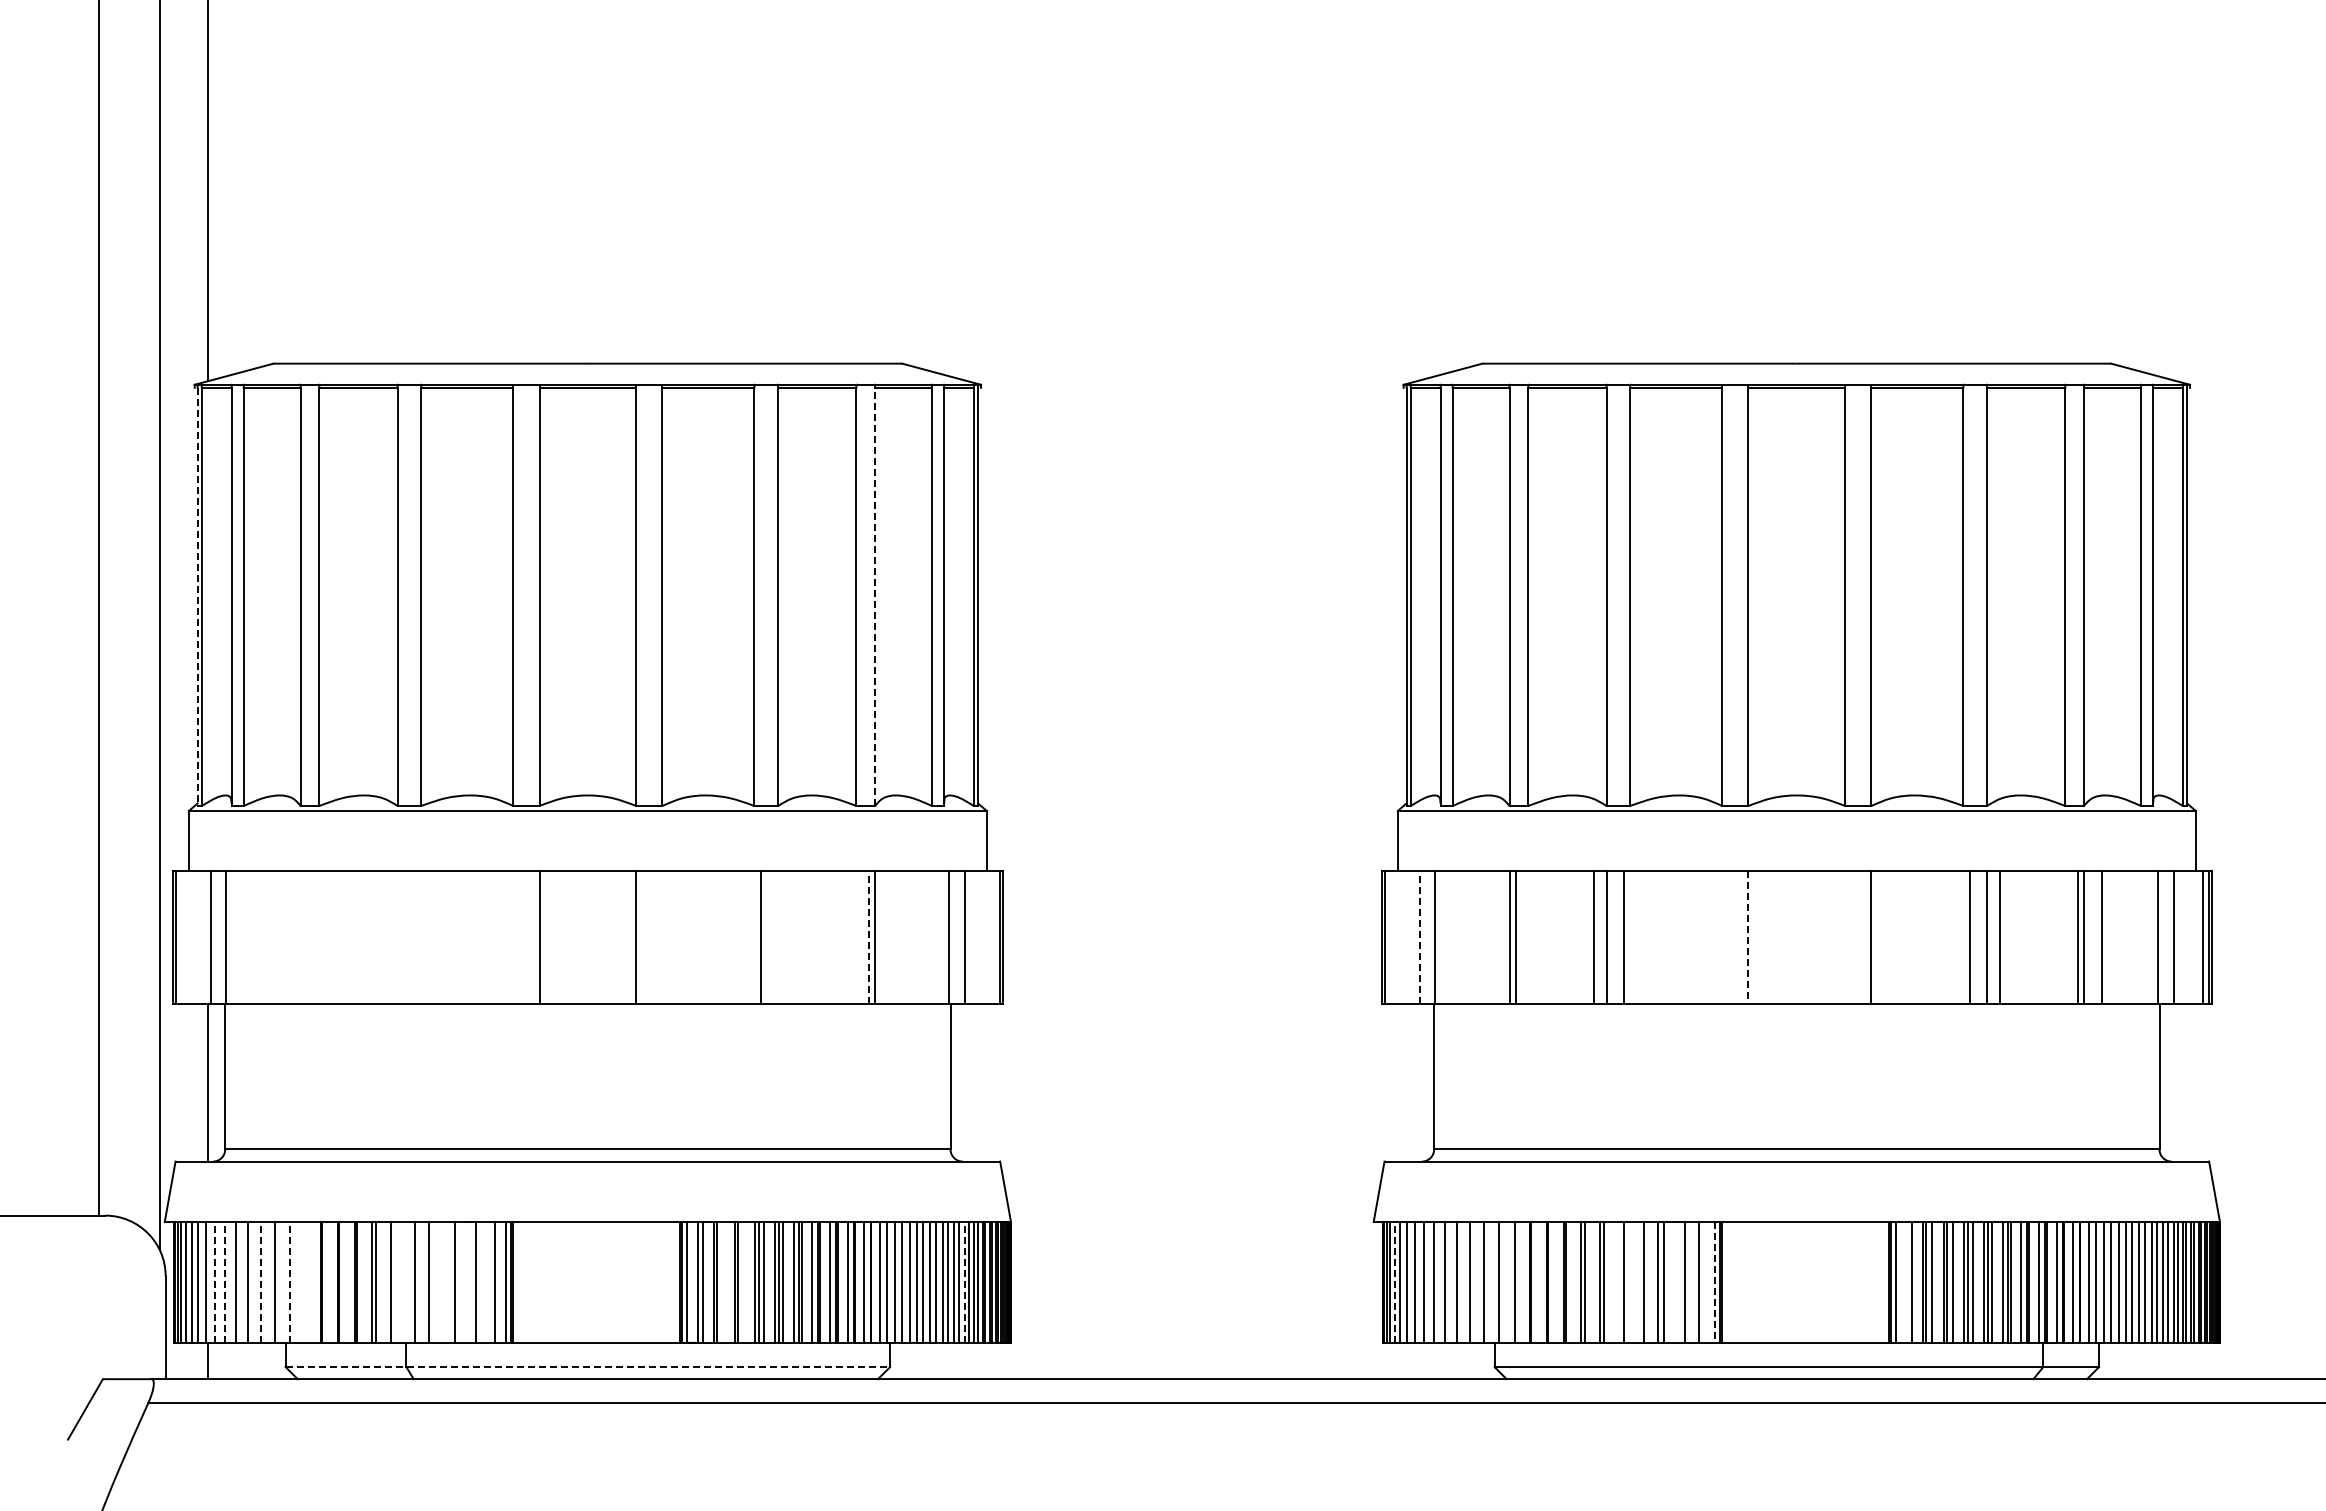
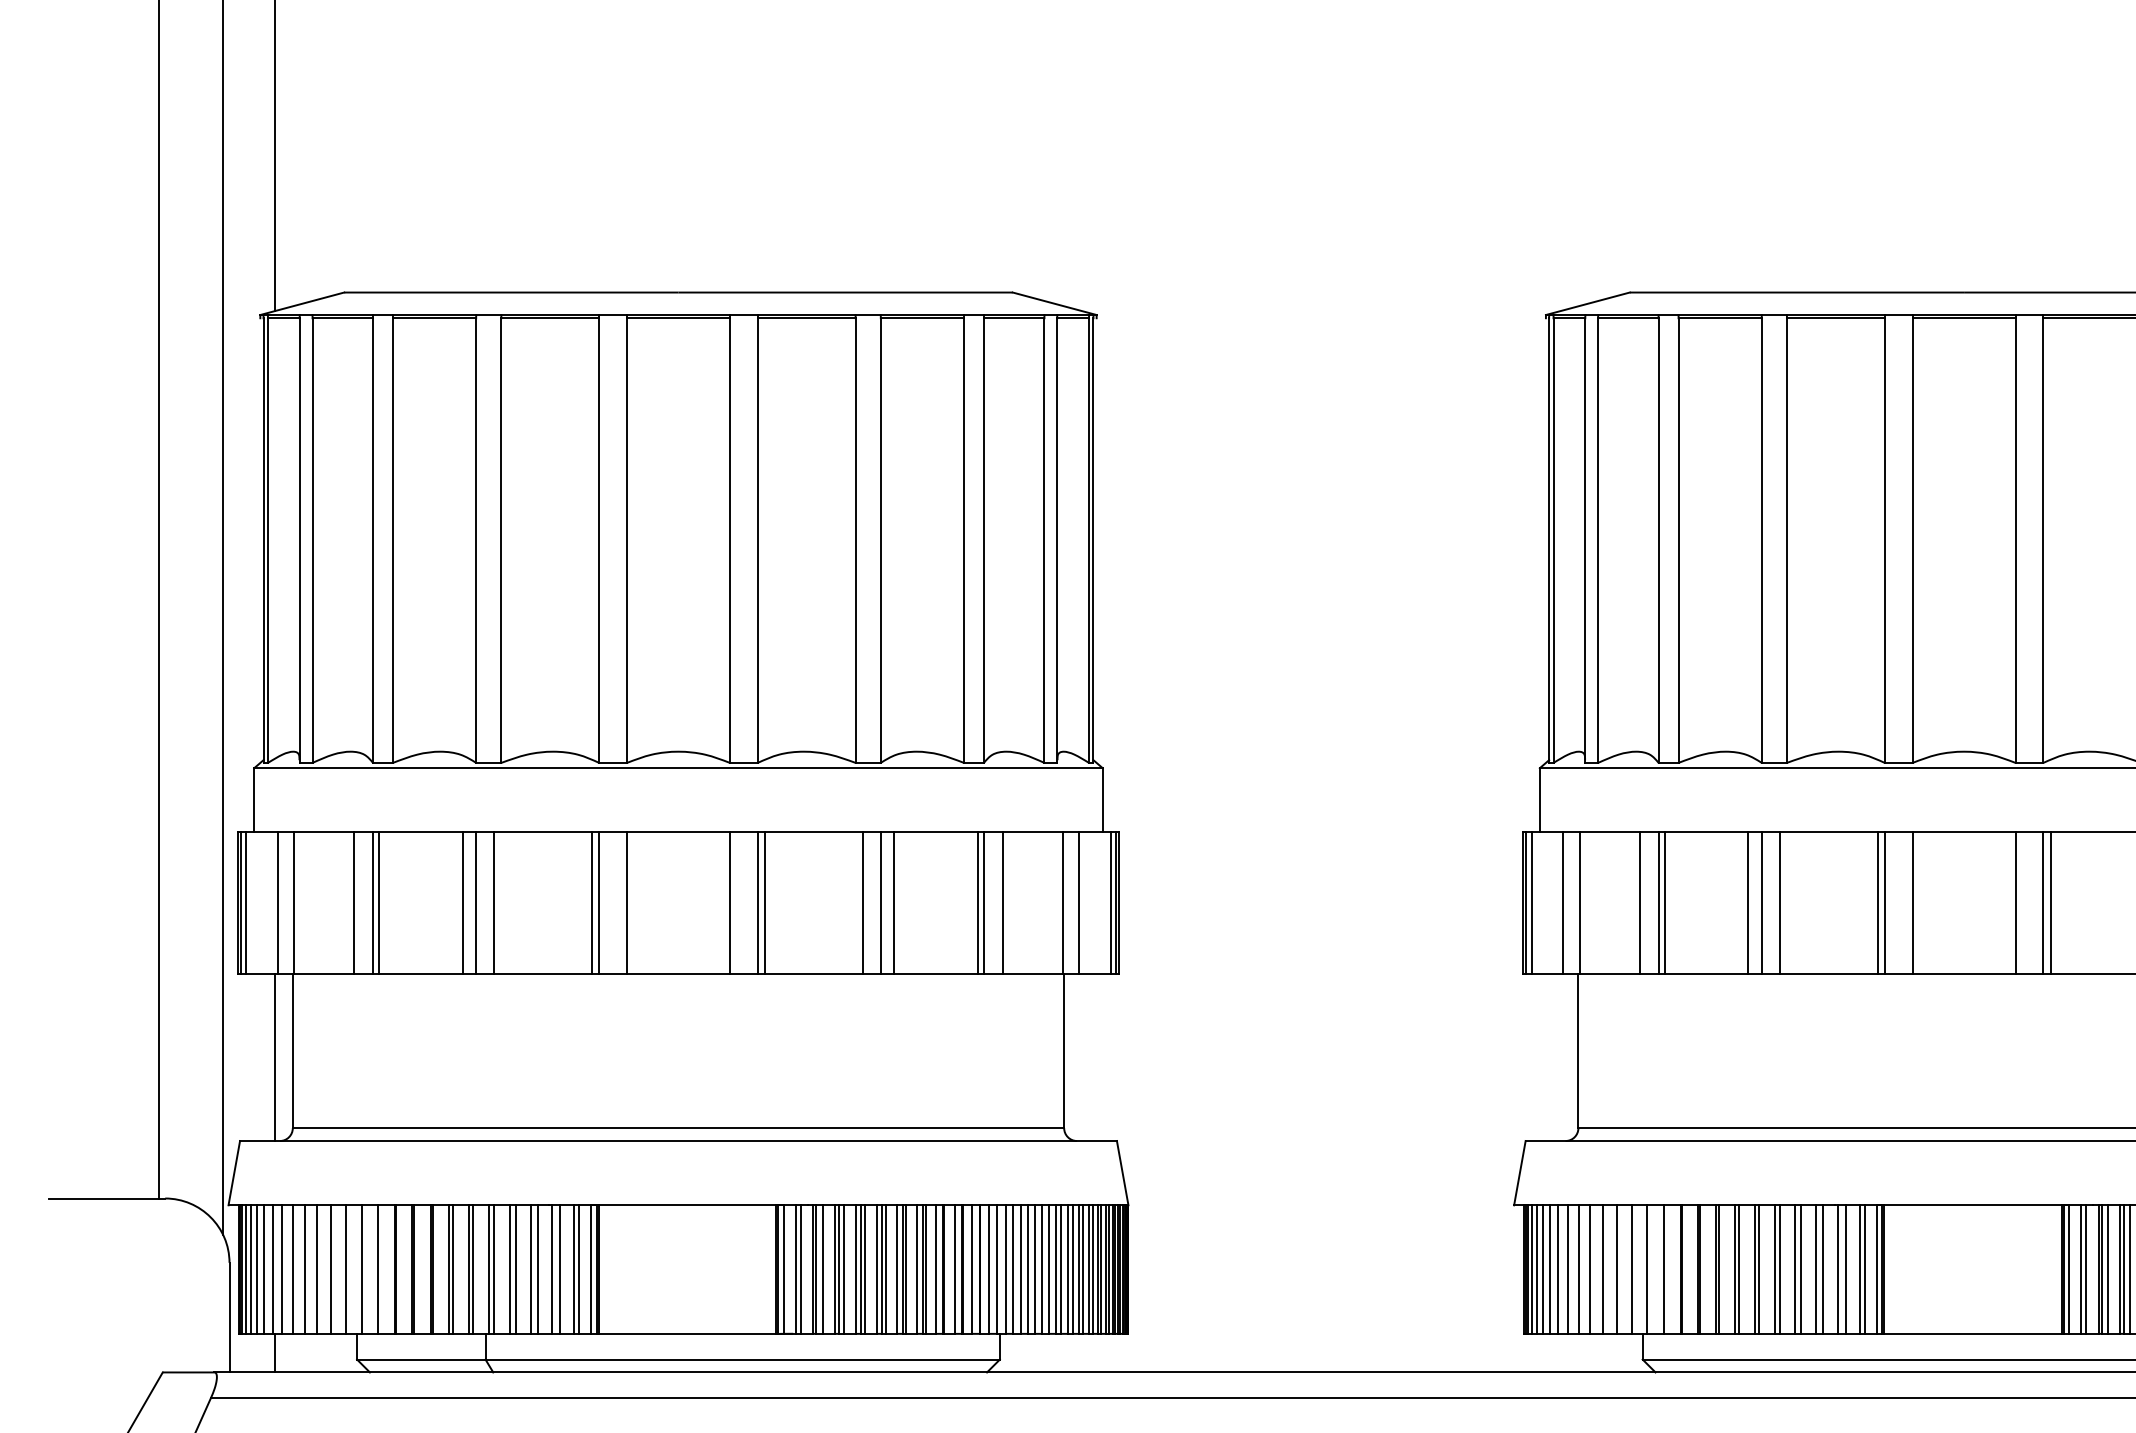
line: (875, 596) -> (984, 540), dashed -> solid
line: (197, 597) -> (263, 541), dashed -> solid
line: (181, 937) -> (246, 902), added
line: (283, 937) -> (354, 902), added
line: (300, 937) -> (372, 902), added
line: (306, 937) -> (379, 902), added
line: (384, 937) -> (462, 902), added
line: (397, 937) -> (476, 902), added
line: (414, 937) -> (494, 902), added
line: (506, 937) -> (591, 902), added
line: (513, 937) -> (599, 902), added
line: (662, 937) -> (757, 902), added
line: (669, 937) -> (765, 902), added
line: (778, 937) -> (881, 902), added
line: (790, 937) -> (893, 902), added
line: (869, 937) -> (977, 902), dashed -> solid
line: (892, 937) -> (1002, 902), added
line: (994, 937) -> (1110, 902), added
line: (1390, 937) -> (1532, 902), added
line: (1420, 937) -> (1563, 902), dashed -> solid
line: (1492, 937) -> (1640, 902), added
line: (1715, 937) -> (1877, 902), added
line: (1722, 937) -> (1885, 902), added
line: (1845, 937) -> (2015, 902), added
line: (1878, 937) -> (2050, 902), added
line: (1748, 938) -> (1912, 903), dashed -> solid
line: (215, 1281) -> (282, 1268), dashed -> solid
line: (225, 1281) -> (293, 1268), dashed -> solid
line: (261, 1281) -> (331, 1268), dashed -> solid
line: (290, 1281) -> (362, 1268), dashed -> solid
line: (964, 1281) -> (1078, 1268), dashed -> solid
line: (1394, 1281) -> (1536, 1268), dashed -> solid
line: (305, 1282) -> (378, 1269), added
line: (394, 1282) -> (472, 1269), added
line: (409, 1282) -> (488, 1269), added
line: (434, 1282) -> (515, 1269), added
line: (449, 1282) -> (531, 1269), added
line: (469, 1282) -> (552, 1269), added
line: (489, 1282) -> (573, 1269), added
line: (723, 1282) -> (822, 1269), added
line: (743, 1282) -> (843, 1269), added
line: (1618, 1282) -> (1774, 1269), added
line: (1638, 1282) -> (1795, 1269), added
line: (1678, 1282) -> (1838, 1269), added
line: (1703, 1282) -> (1864, 1269), added
line: (1714, 1282) -> (1876, 1269), dashed -> solid
line: (1906, 1282) -> (2080, 1269), added
line: (588, 1367) -> (679, 1360), dashed -> solid

